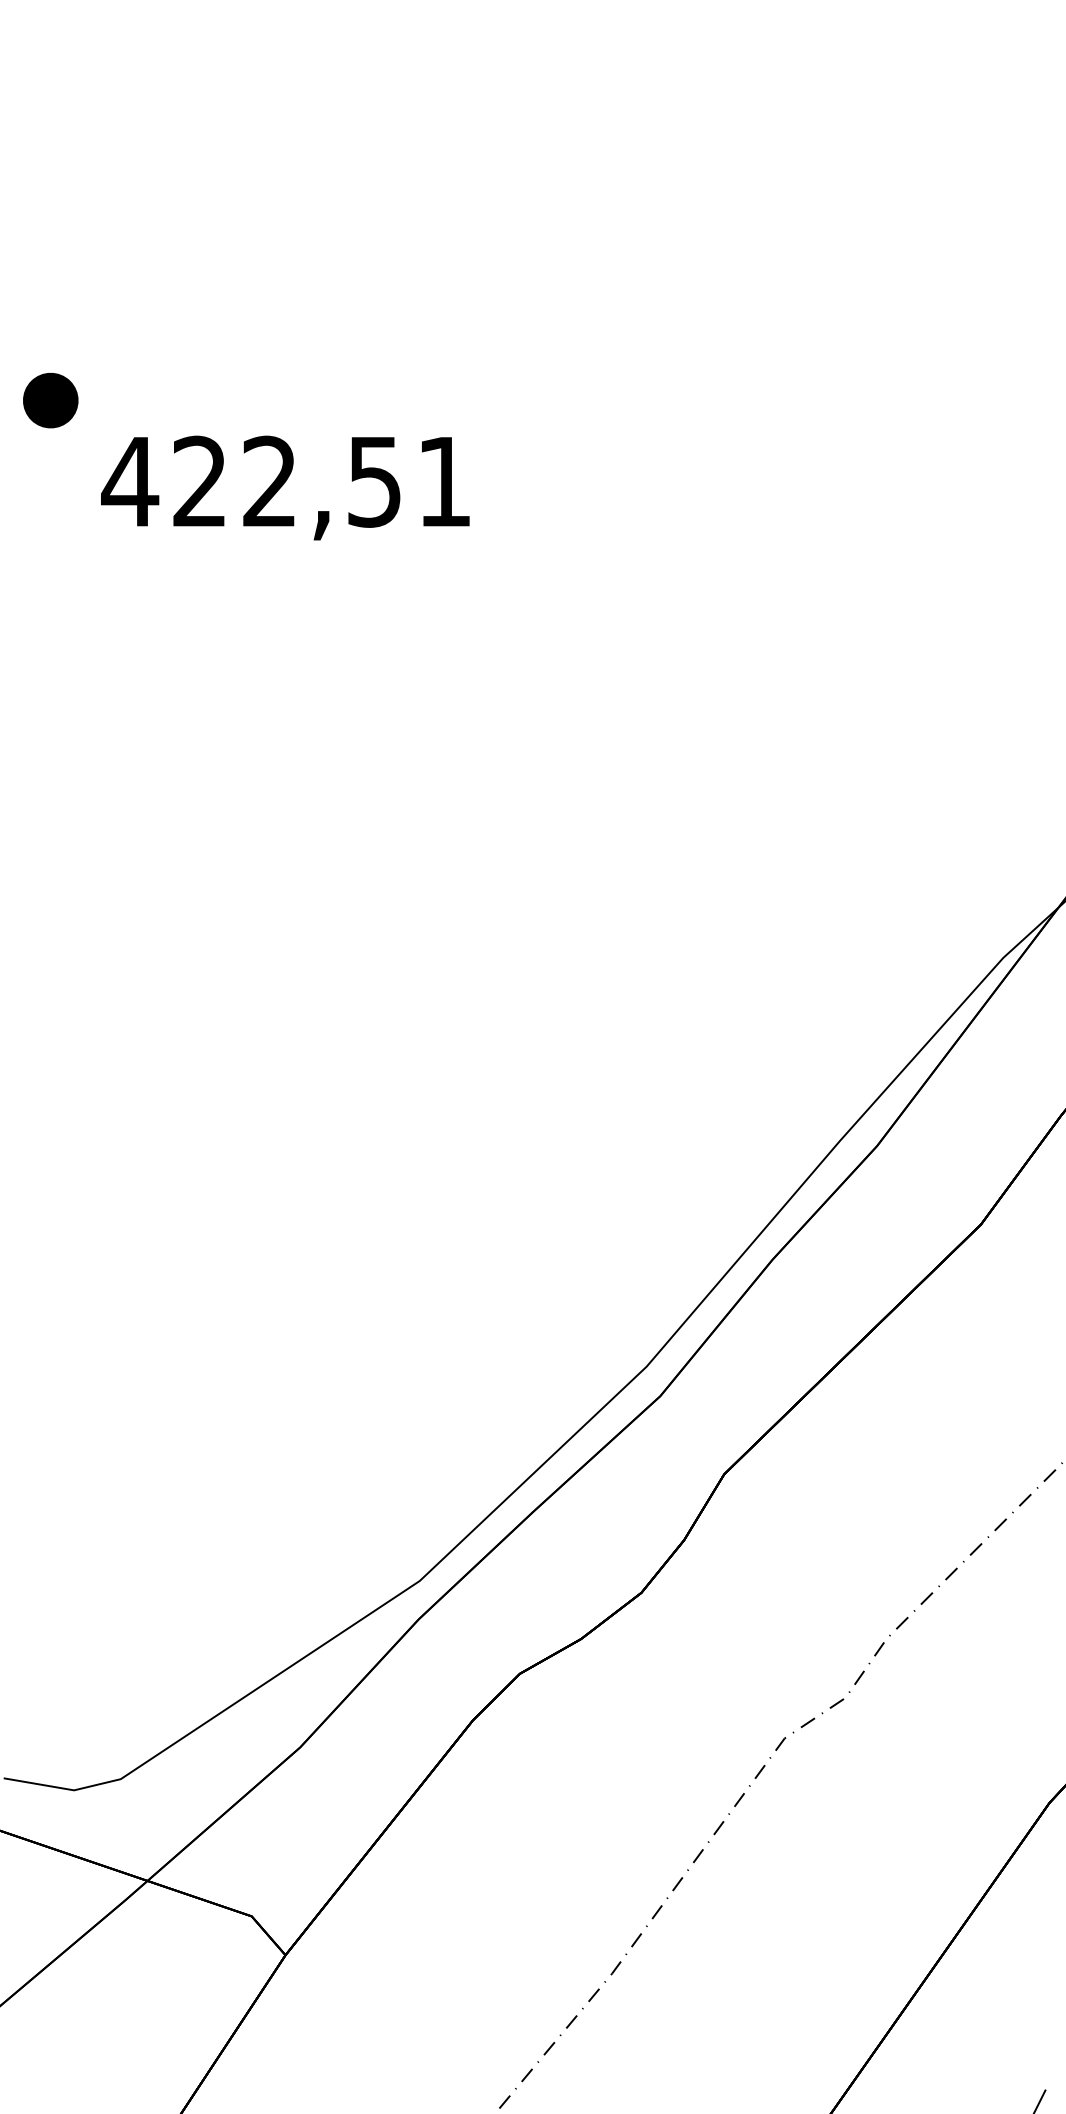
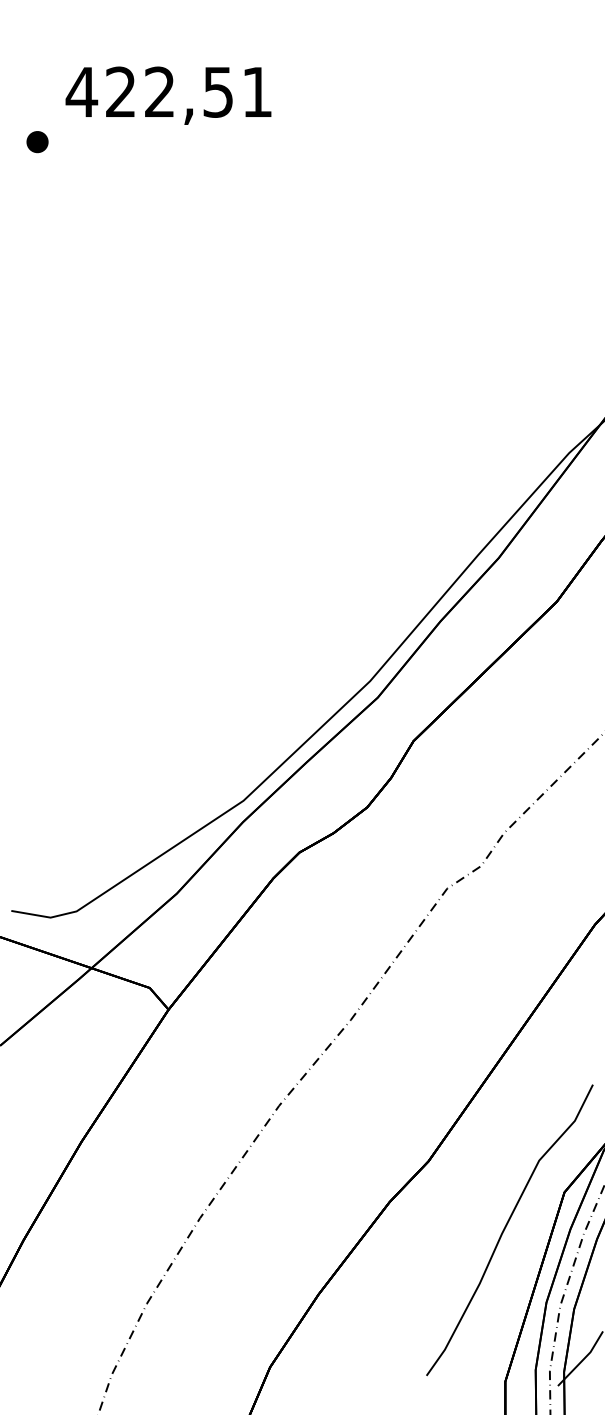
part: (50, 401) -> (37, 142), size x0.71
text: (285, 487) -> (168, 95), moved

